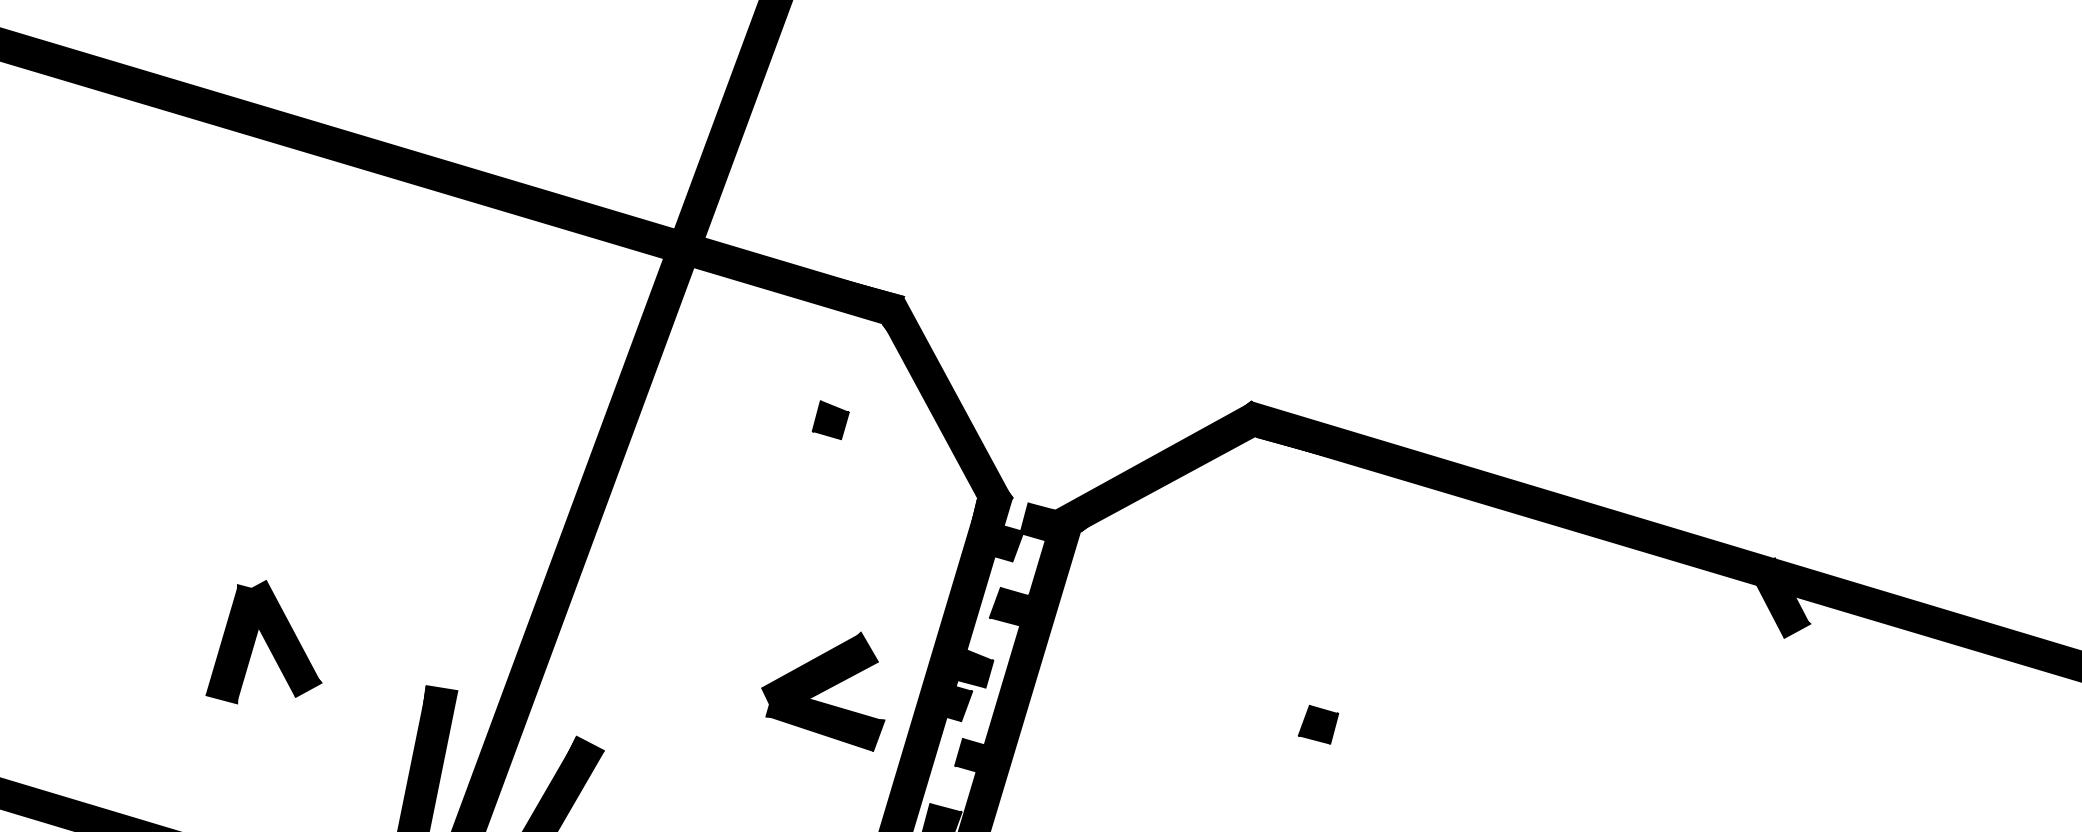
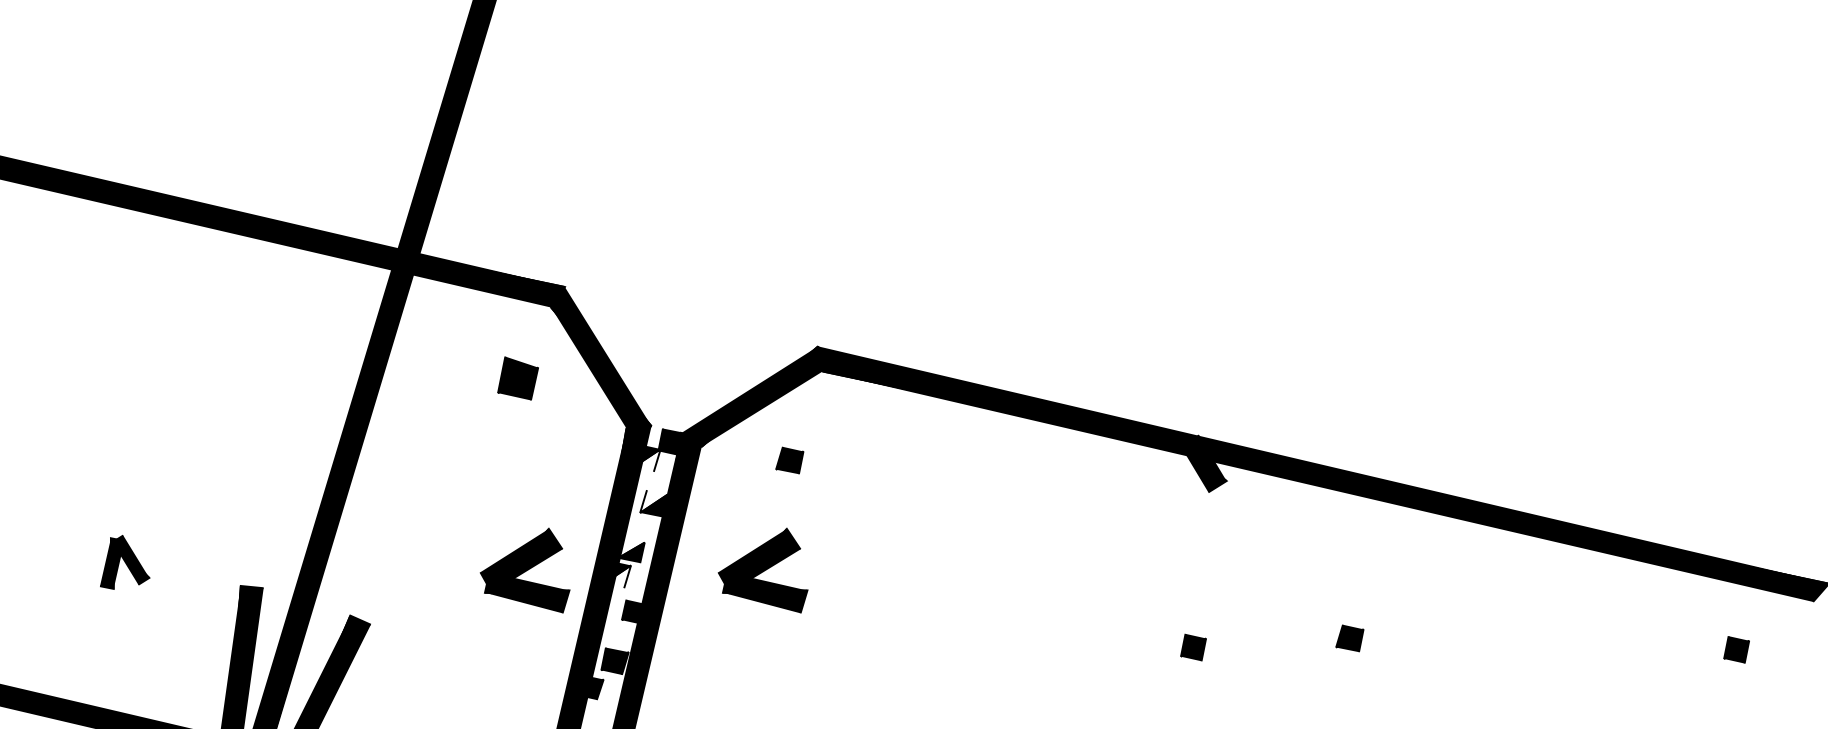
part: (830, 419) -> (517, 377), size x1.6
fill: (1002, 545) -> (646, 460), removed
fill: (1009, 603) -> (653, 501), removed
part: (266, 643) -> (124, 562), size x0.6
fill: (973, 664) -> (630, 546), removed
fill: (952, 705) -> (617, 576), removed
part: (1155, 709) -> (762, 570), added
part: (1318, 724) -> (789, 460), moved

